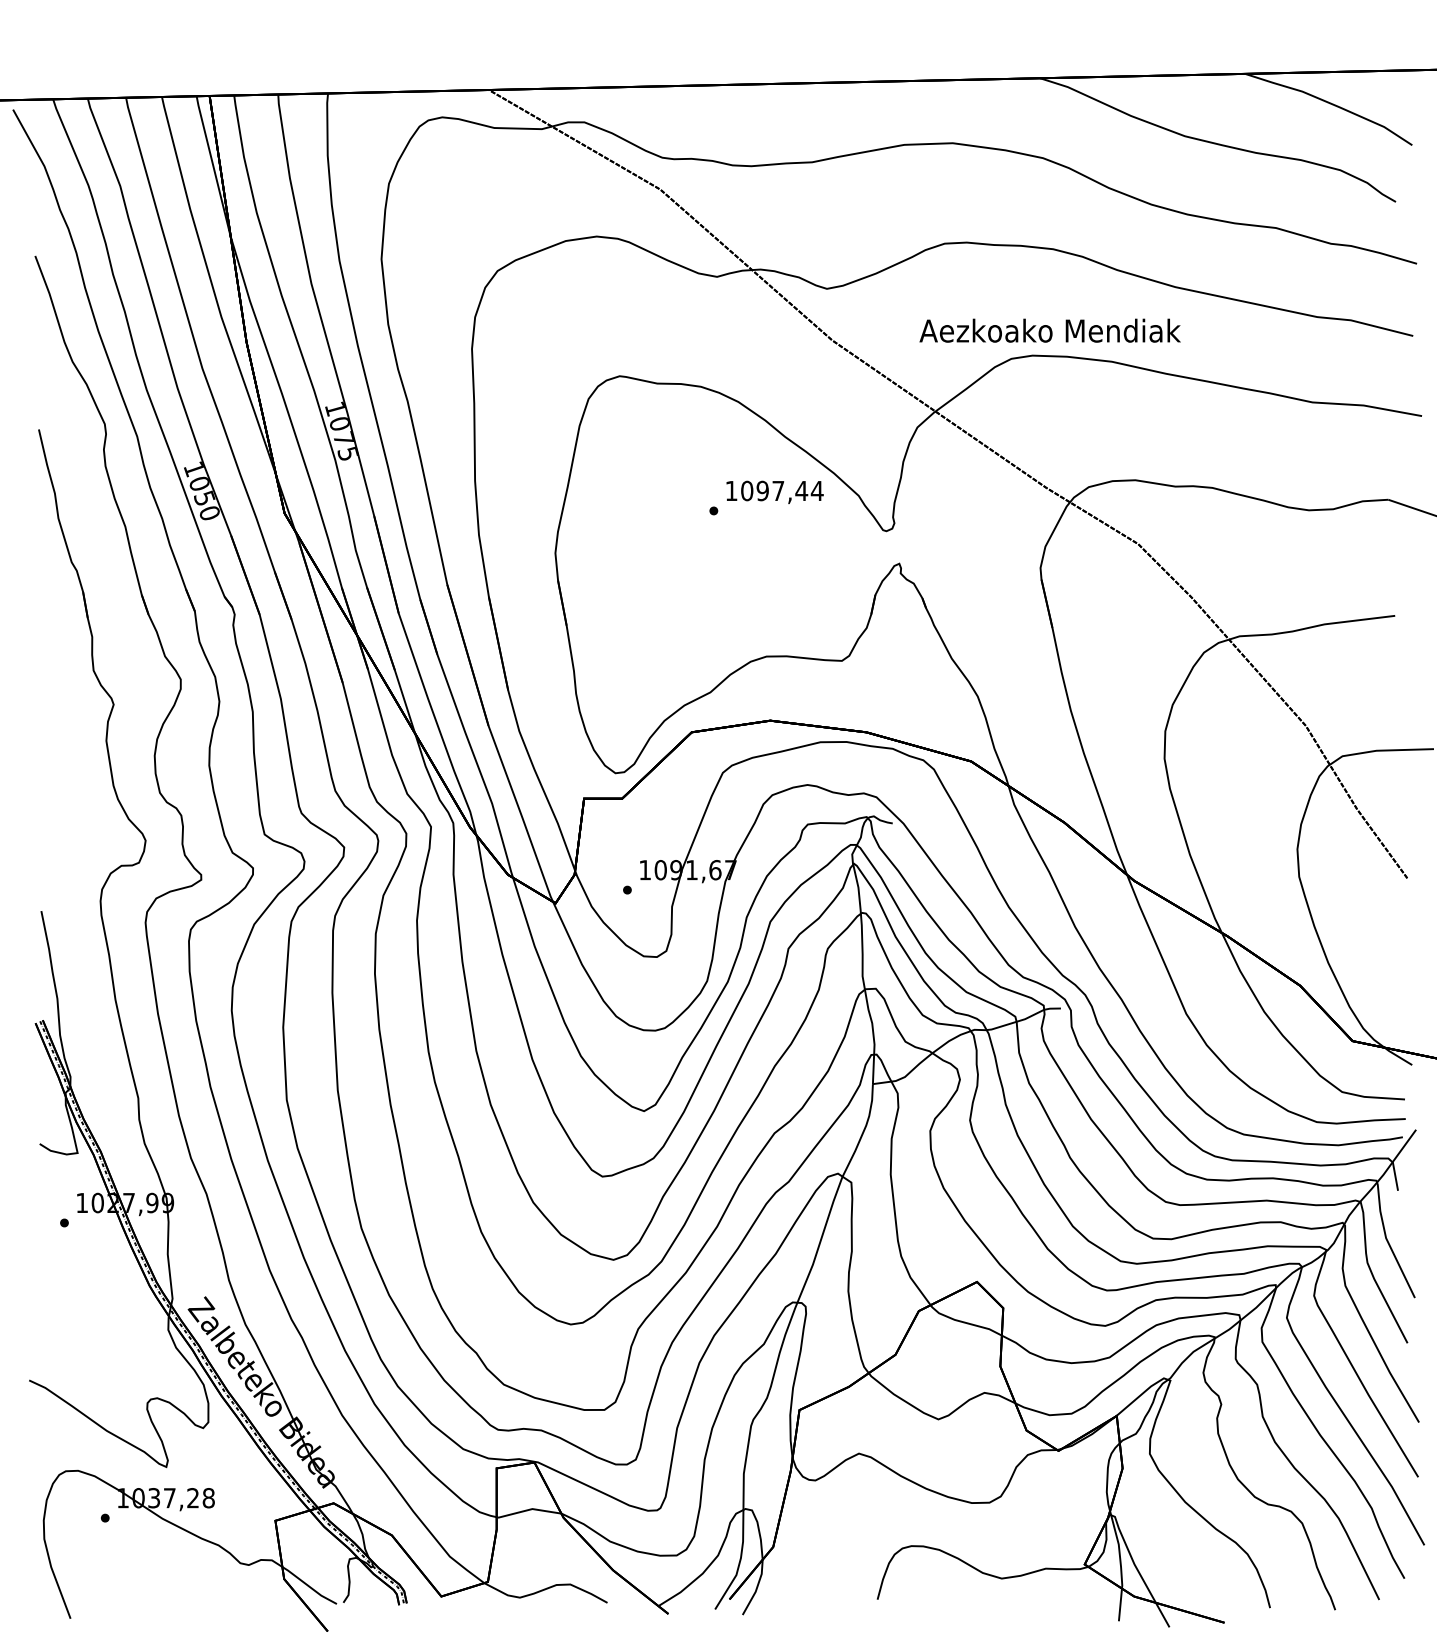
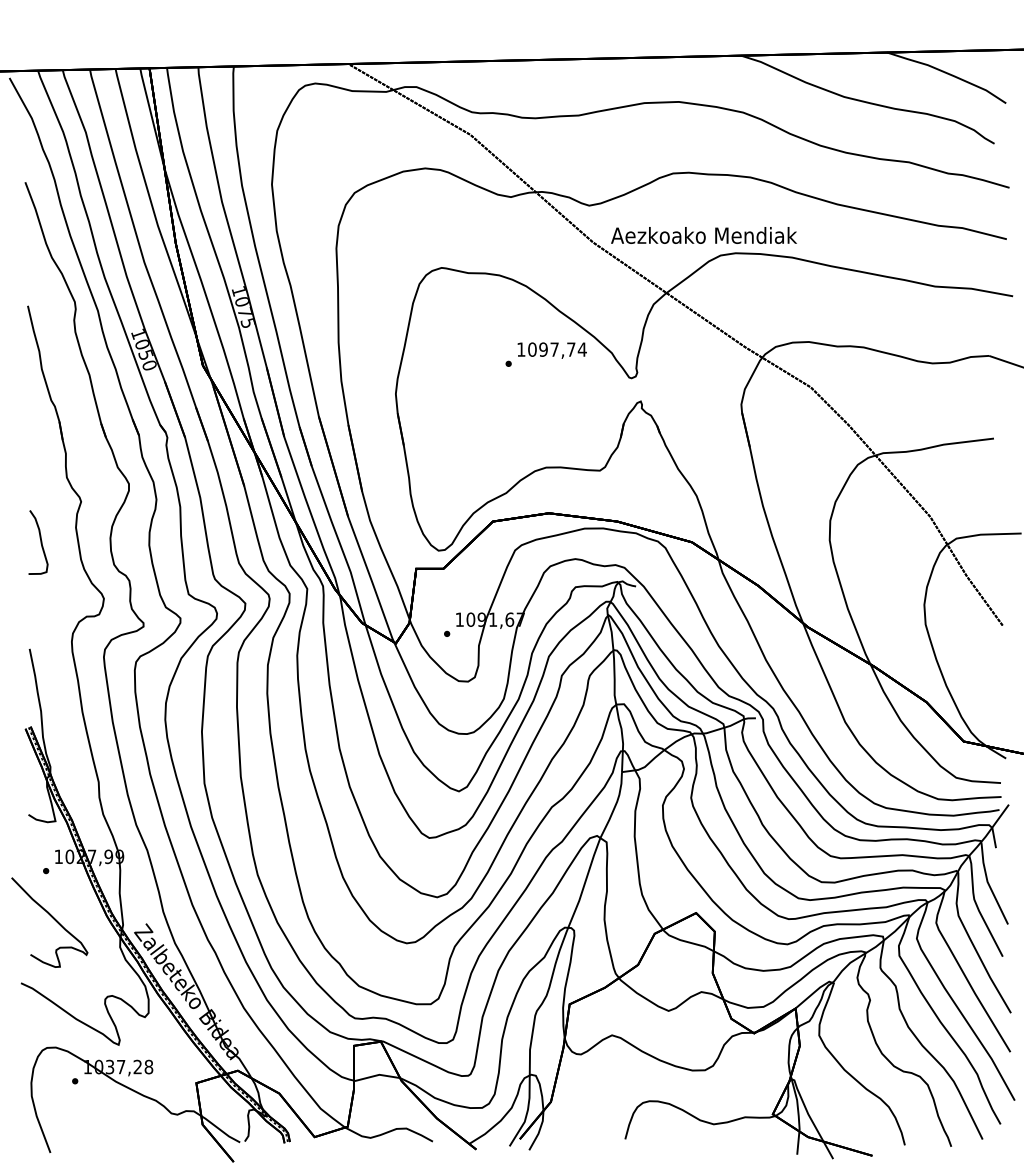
text: (1049, 330) -> (703, 235), moved
text: (801, 490) -> (571, 349), 1097,44 -> 1097,74
curve: (56, 760) -> (40, 541), added
curve: (74, 1289) -> (53, 918), added

